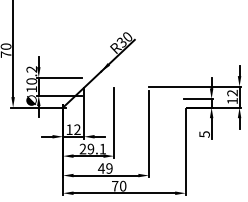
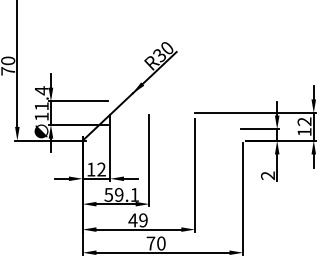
text: (31, 75) -> (41, 98), 10.2 -> 11.4
text: (204, 134) -> (267, 175), 5 -> 2
text: (82, 148) -> (108, 194), 29.1 -> 59.1

